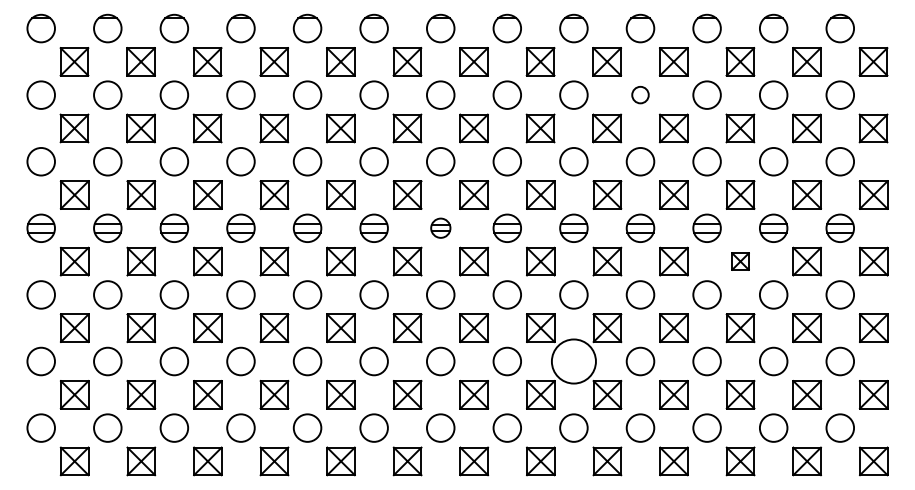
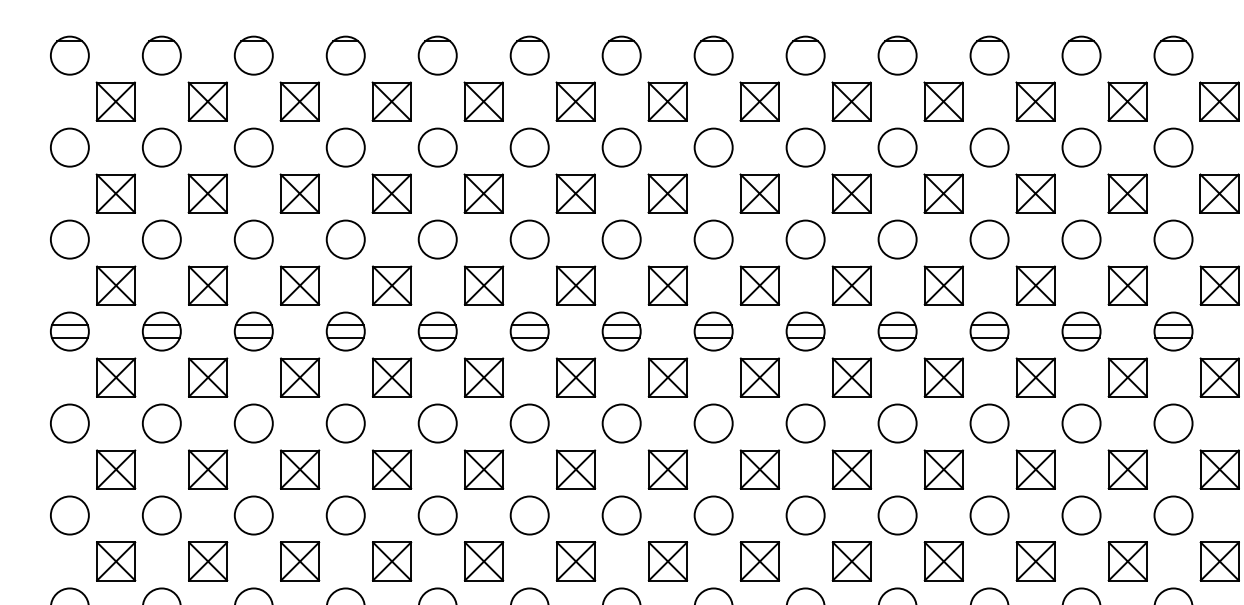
circle: (640, 94) -> (897, 146), size x1.67
part: (440, 227) -> (621, 330), size x1.43
part: (740, 261) -> (1035, 377), size x1.67
circle: (573, 361) -> (805, 515), size x0.62

